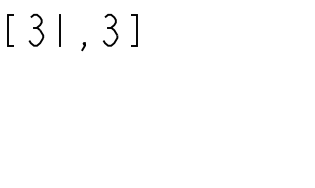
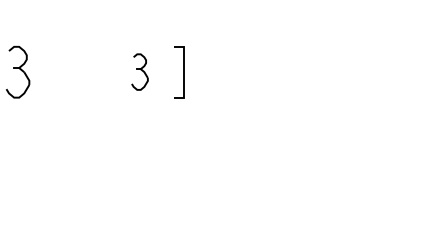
line: (60, 29) -> (57, 70), removed
part: (110, 29) -> (139, 70), size x0.7
line: (83, 46) -> (95, 98), removed

